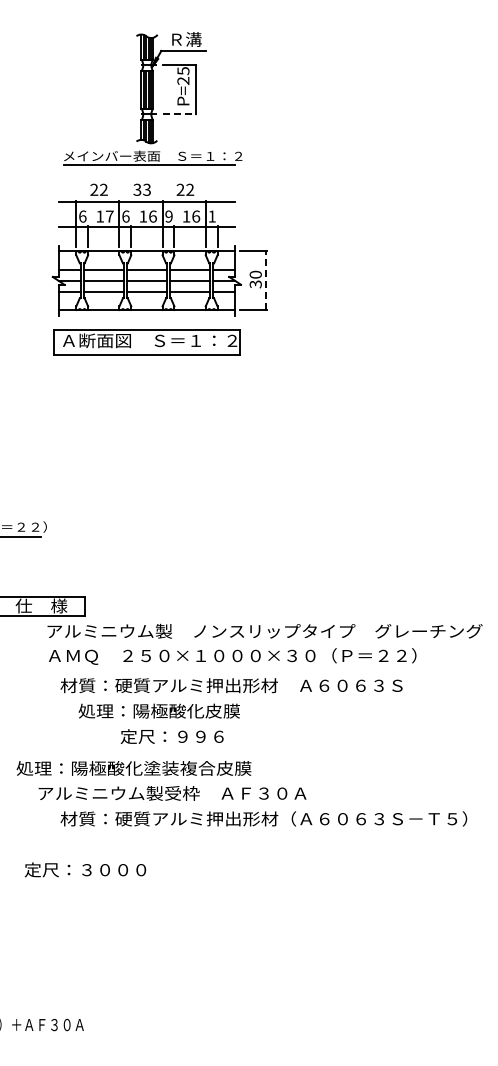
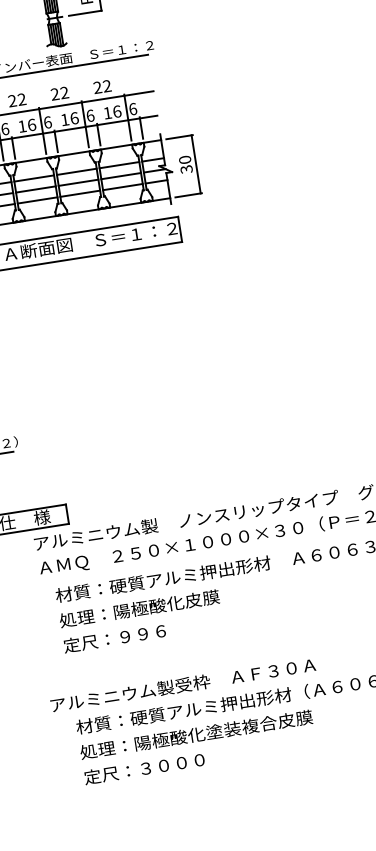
line: (180, 114) -> (85, 13), dashed -> solid
text: (141, 189) -> (59, 93), 33 -> 22
text: (109, 216) -> (31, 124), 17 -> 16
text: (168, 216) -> (89, 115), 9 -> 6
text: (211, 216) -> (132, 109), 1 -> 6
line: (265, 280) -> (195, 164), dashed -> solid
text: (158, 710) -> (138, 608), moved
text: (171, 736) -> (114, 638), moved
text: (133, 768) -> (195, 734), moved
text: (85, 869) -> (144, 768), moved

